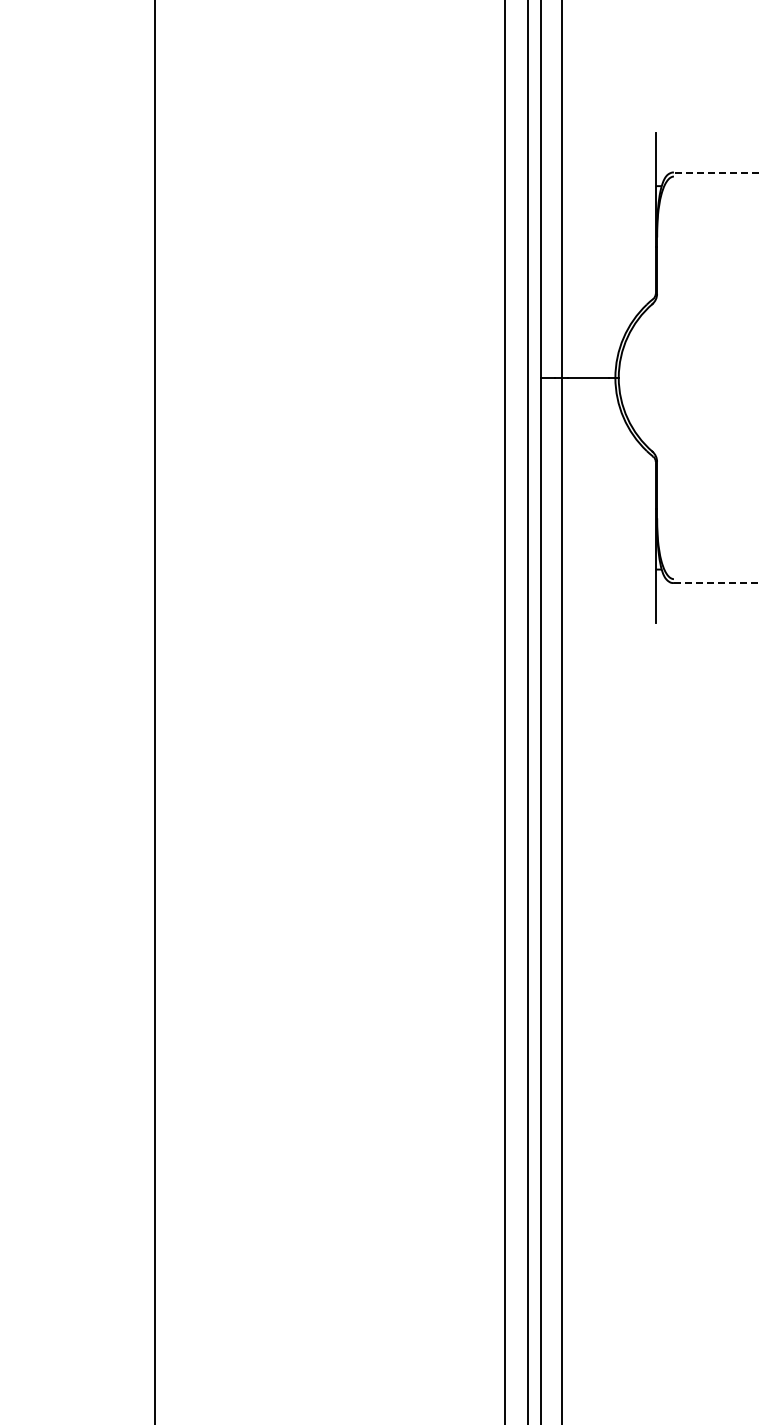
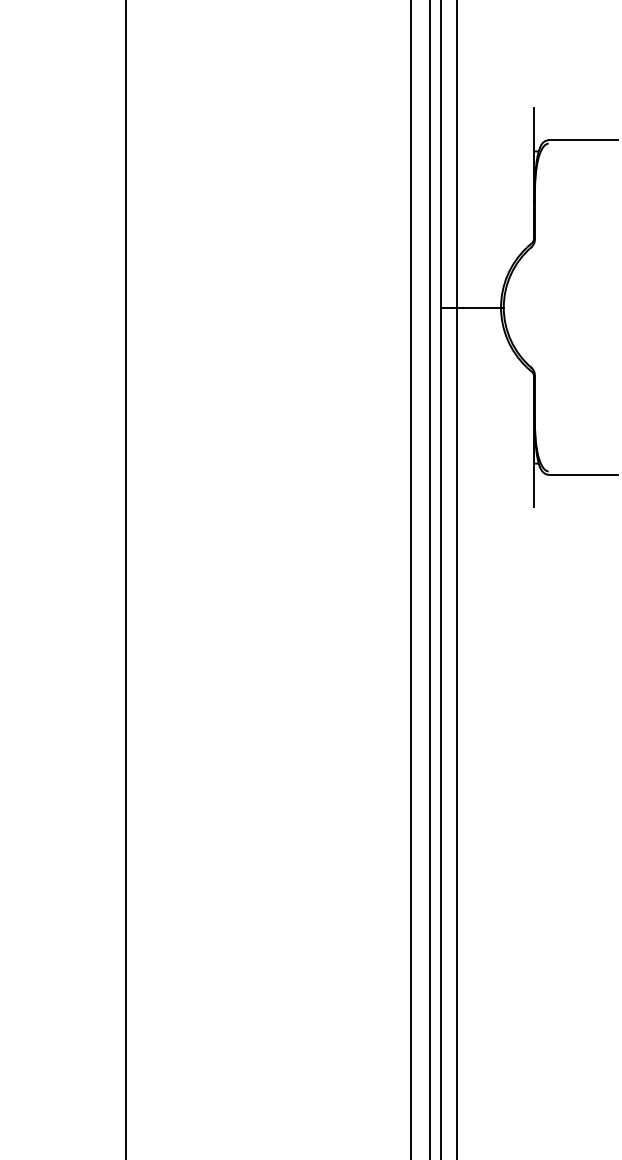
line: (715, 172) -> (582, 140), dashed -> solid
line: (716, 583) -> (583, 474), dashed -> solid

